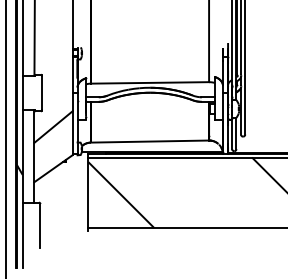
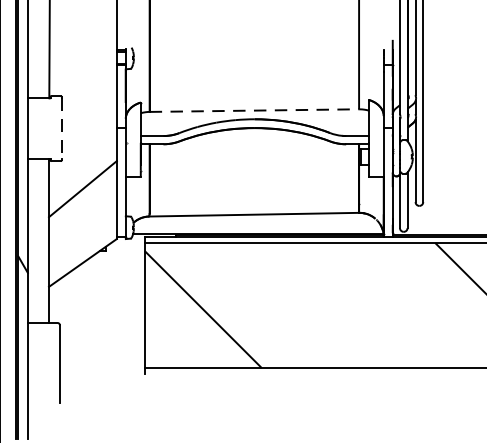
line: (150, 82) -> (255, 109), solid -> dashed
line: (41, 93) -> (61, 129), solid -> dashed

